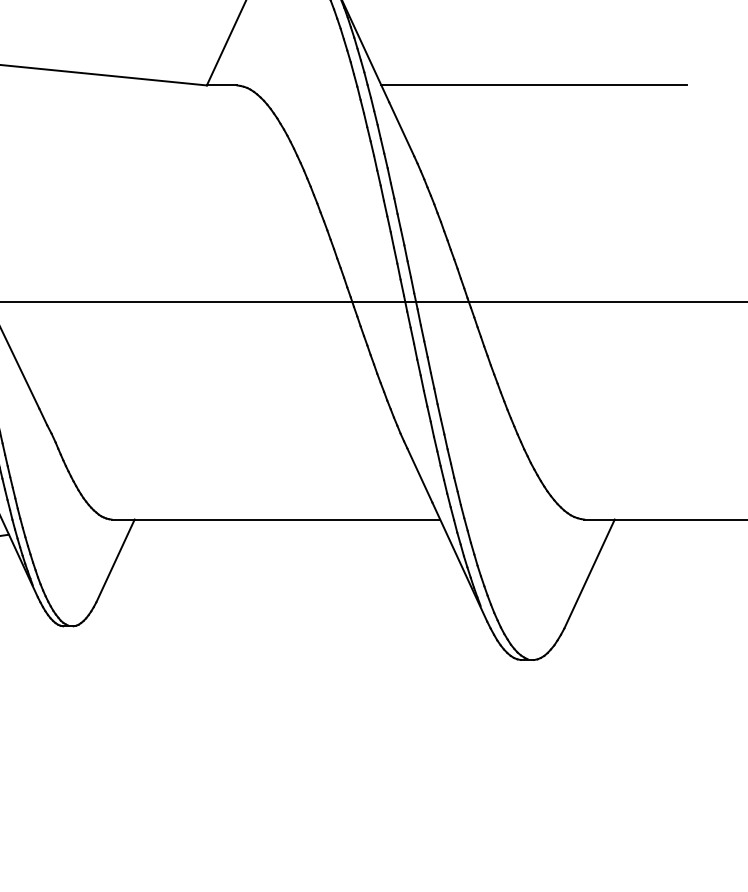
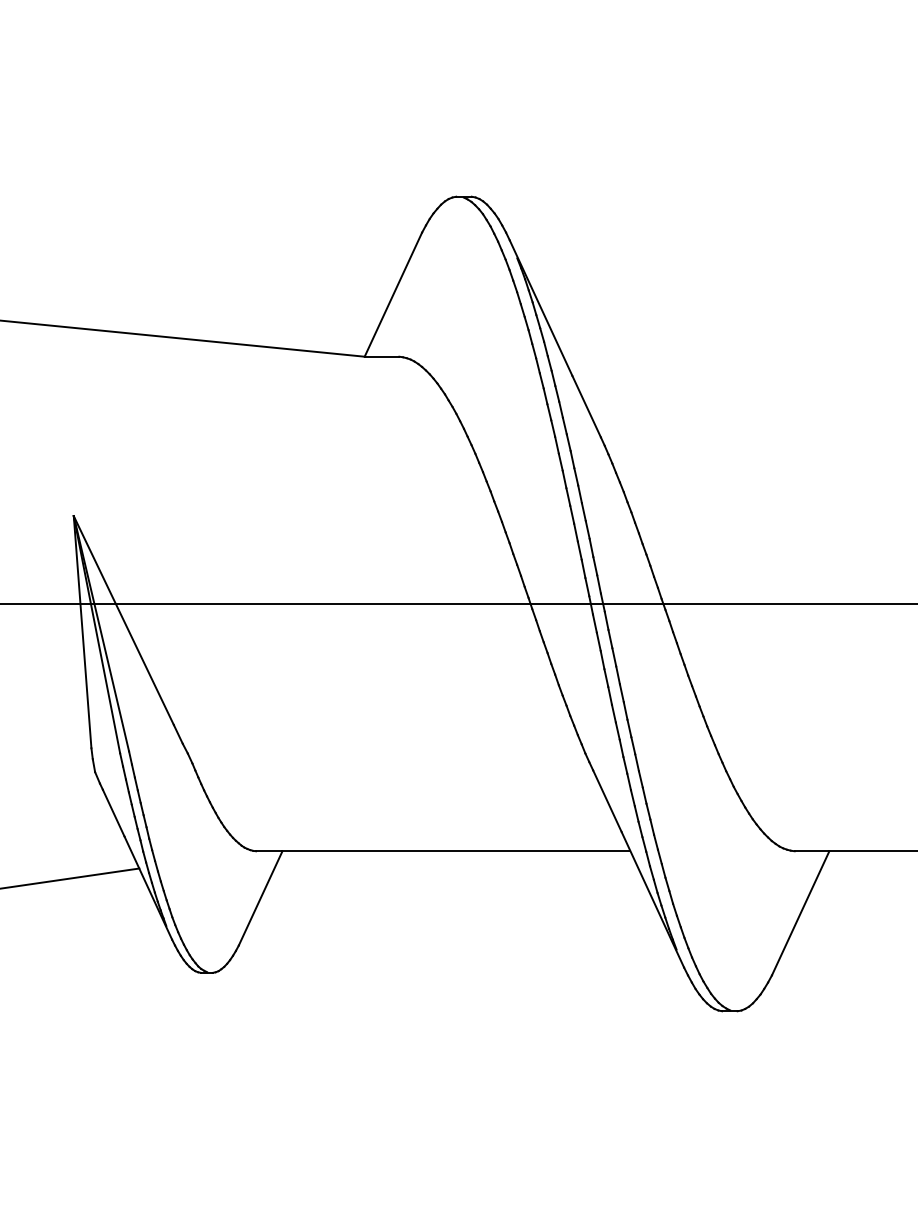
line: (534, 85) -> (737, 356), removed

